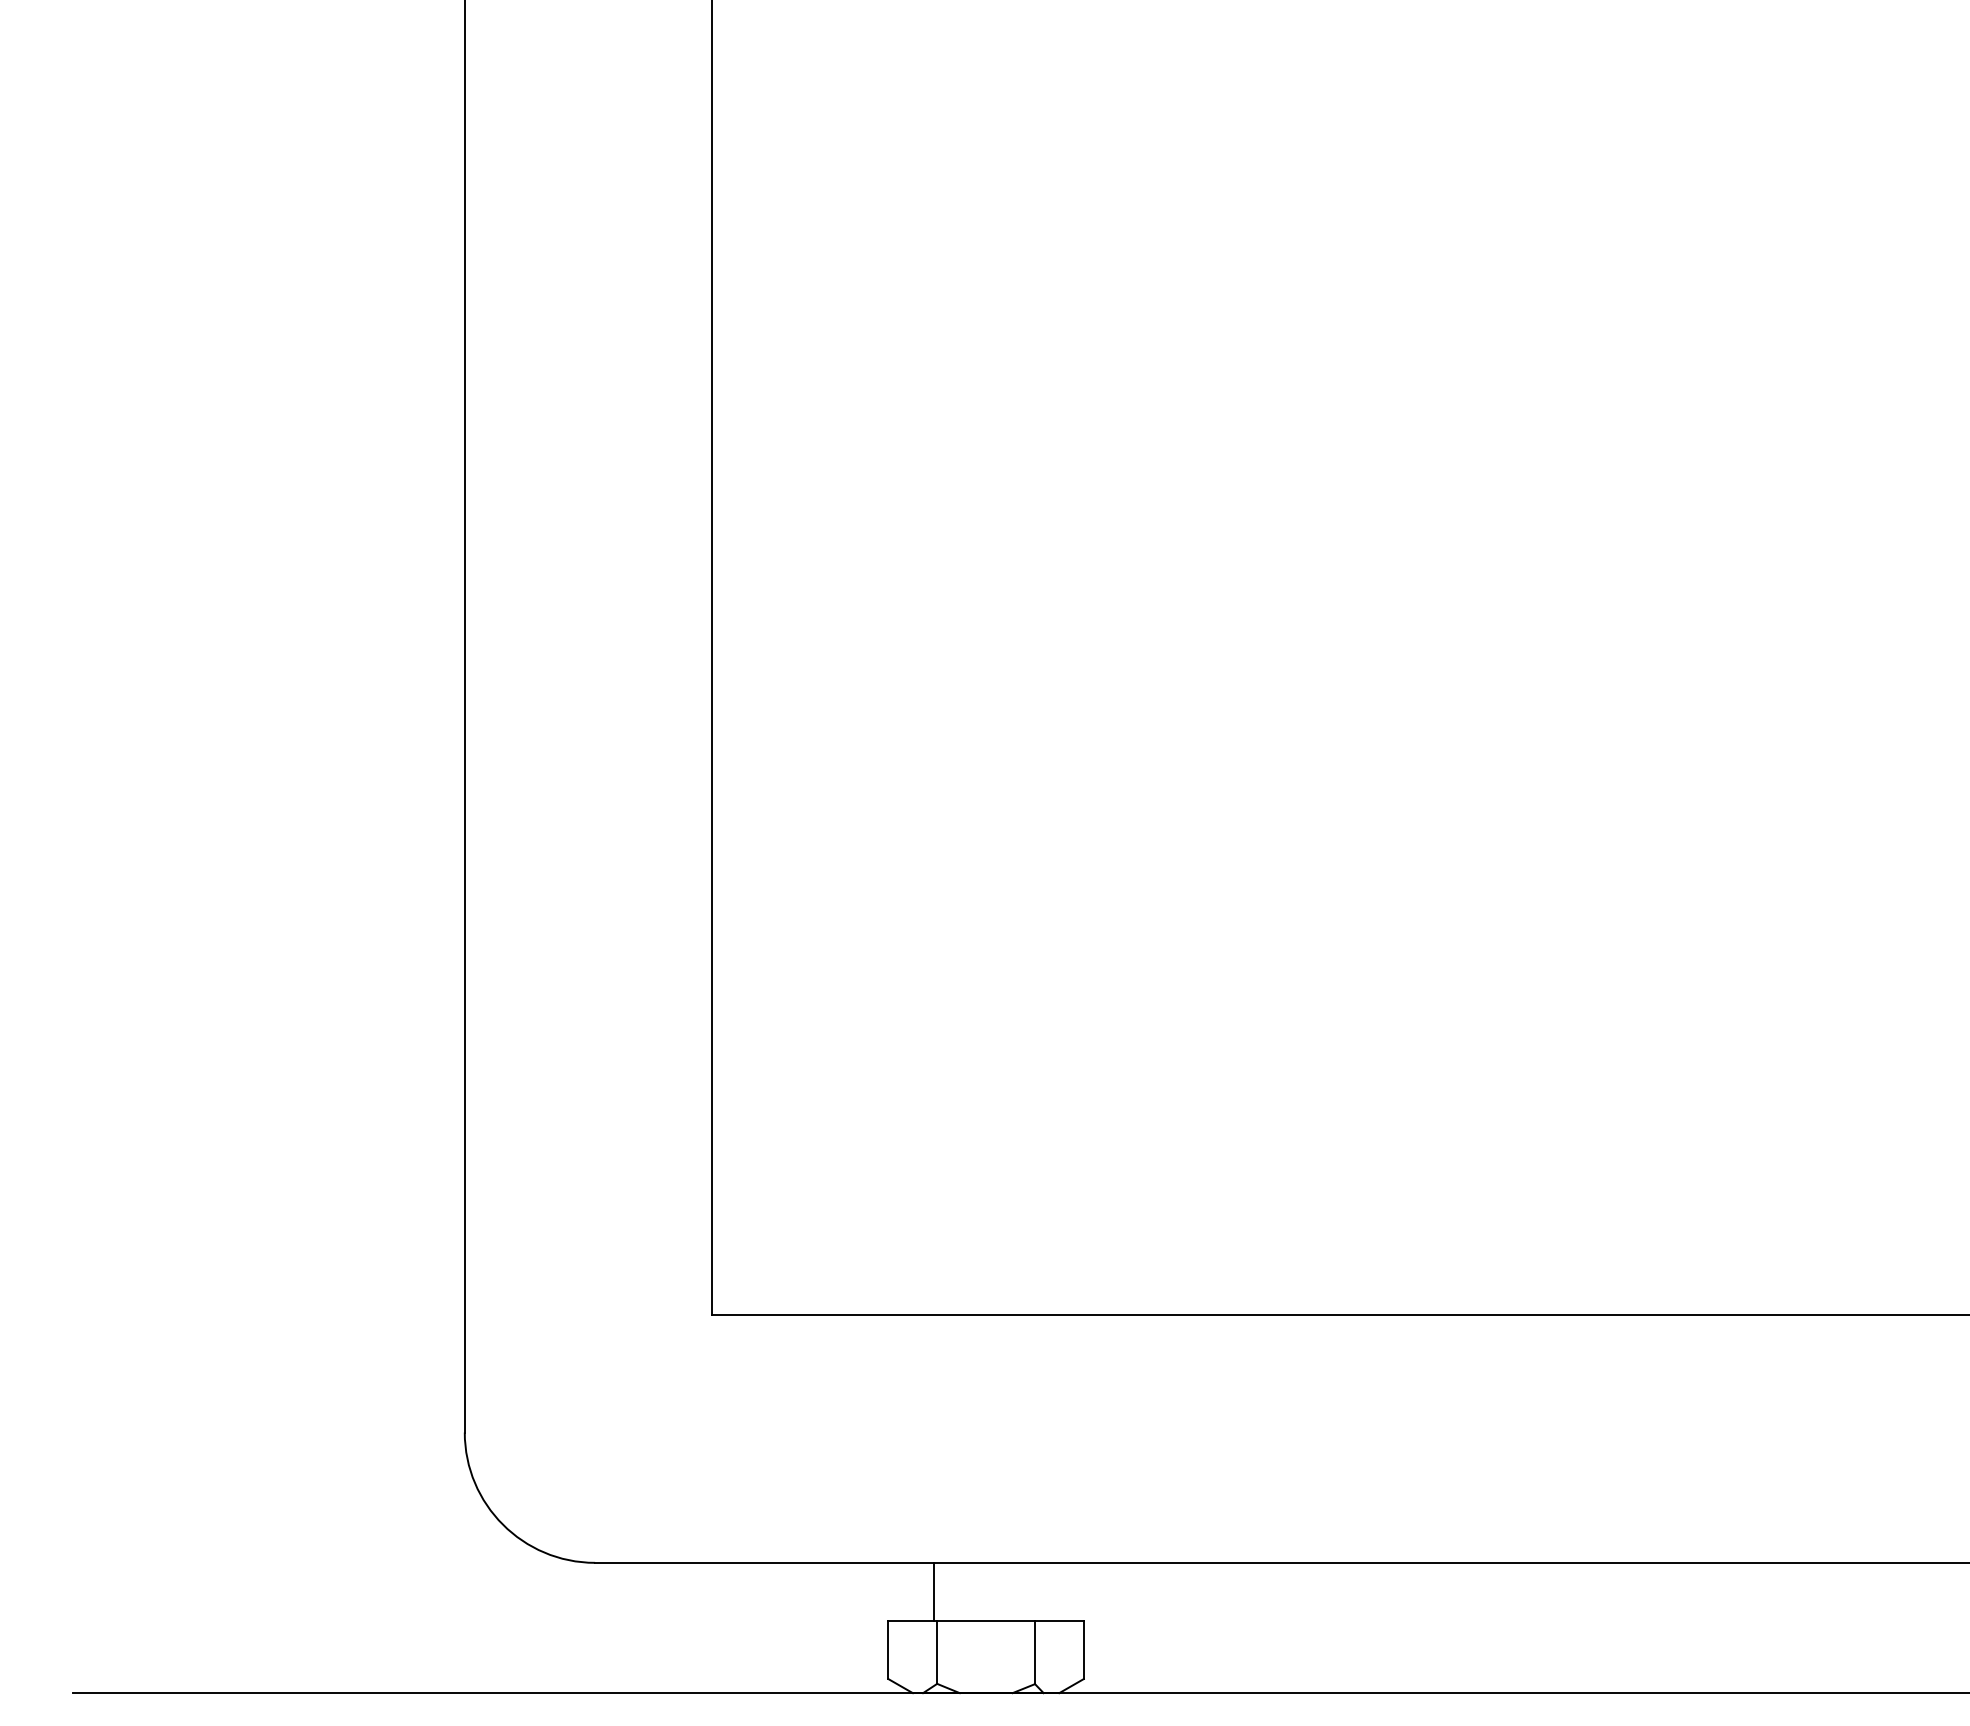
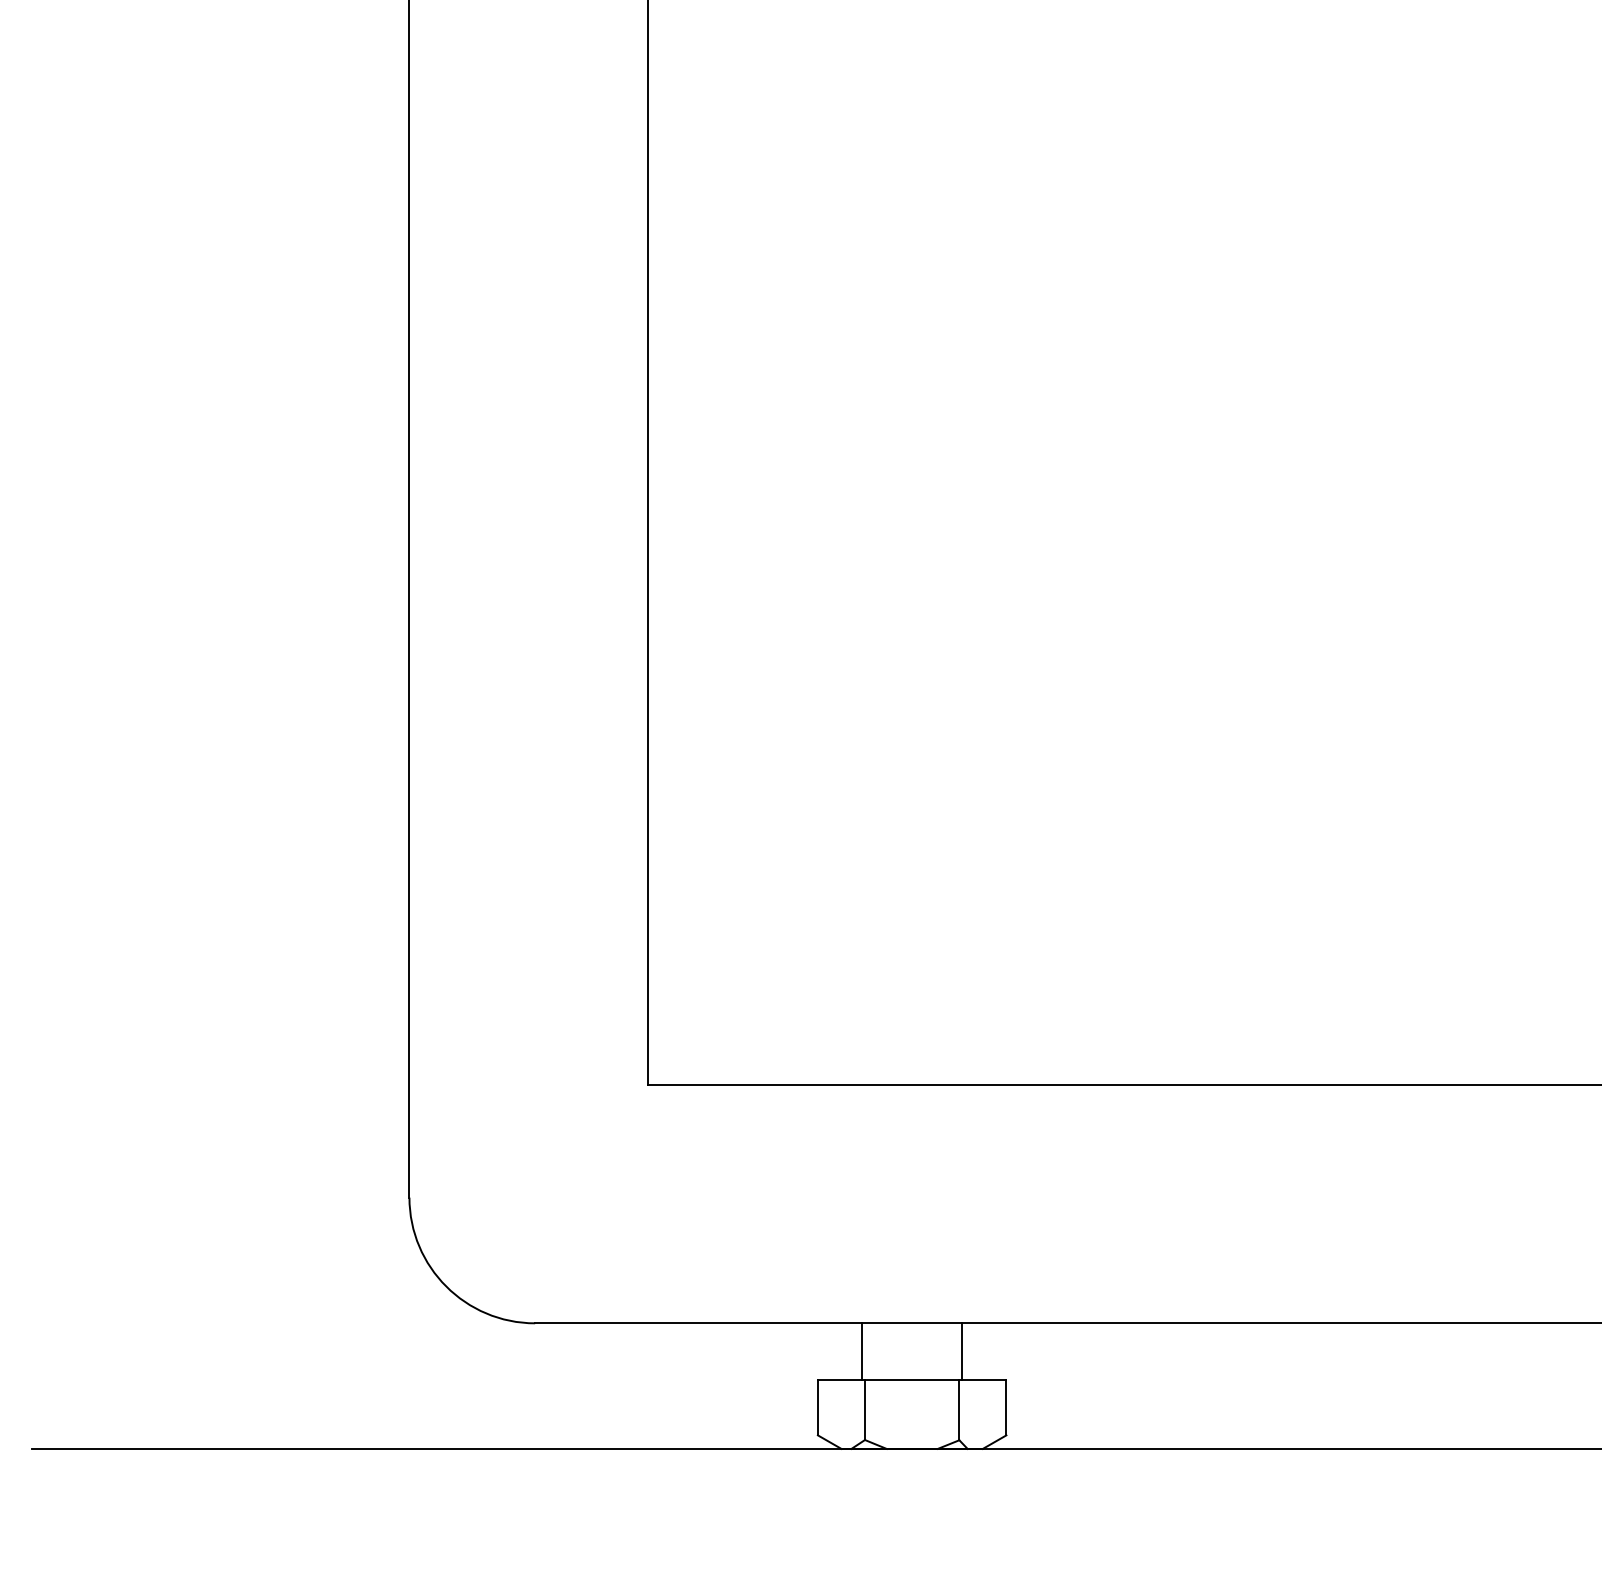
line: (1038, 1591) -> (962, 1350), added

